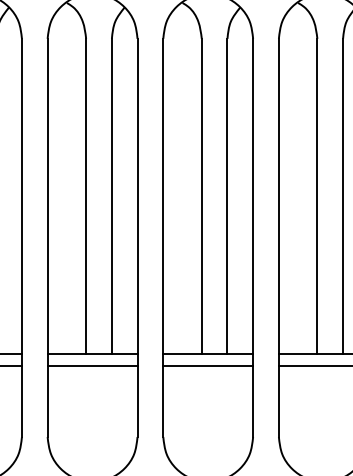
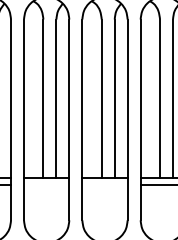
line: (92, 365) -> (46, 184), removed
line: (207, 365) -> (104, 184), removed

